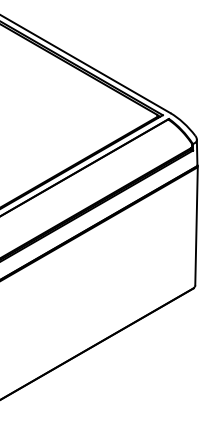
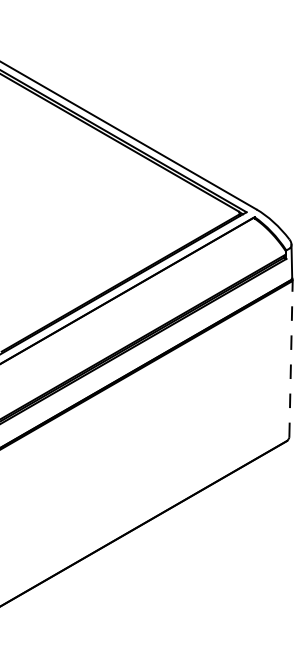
line: (196, 225) -> (291, 358), solid -> dashed

